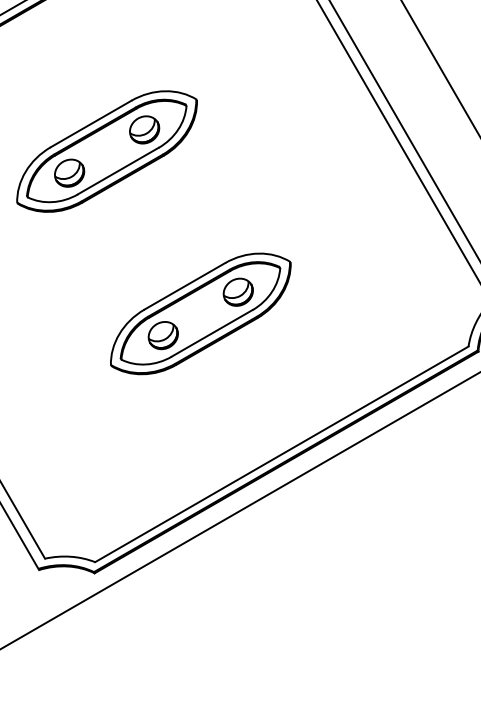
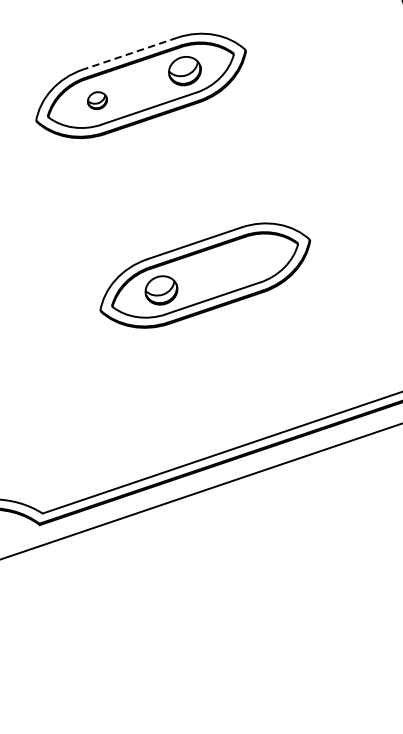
line: (91, 123) -> (130, 53), solid -> dashed
part: (69, 172) -> (97, 99), size x0.6
part: (237, 291) -> (248, 259), removed

